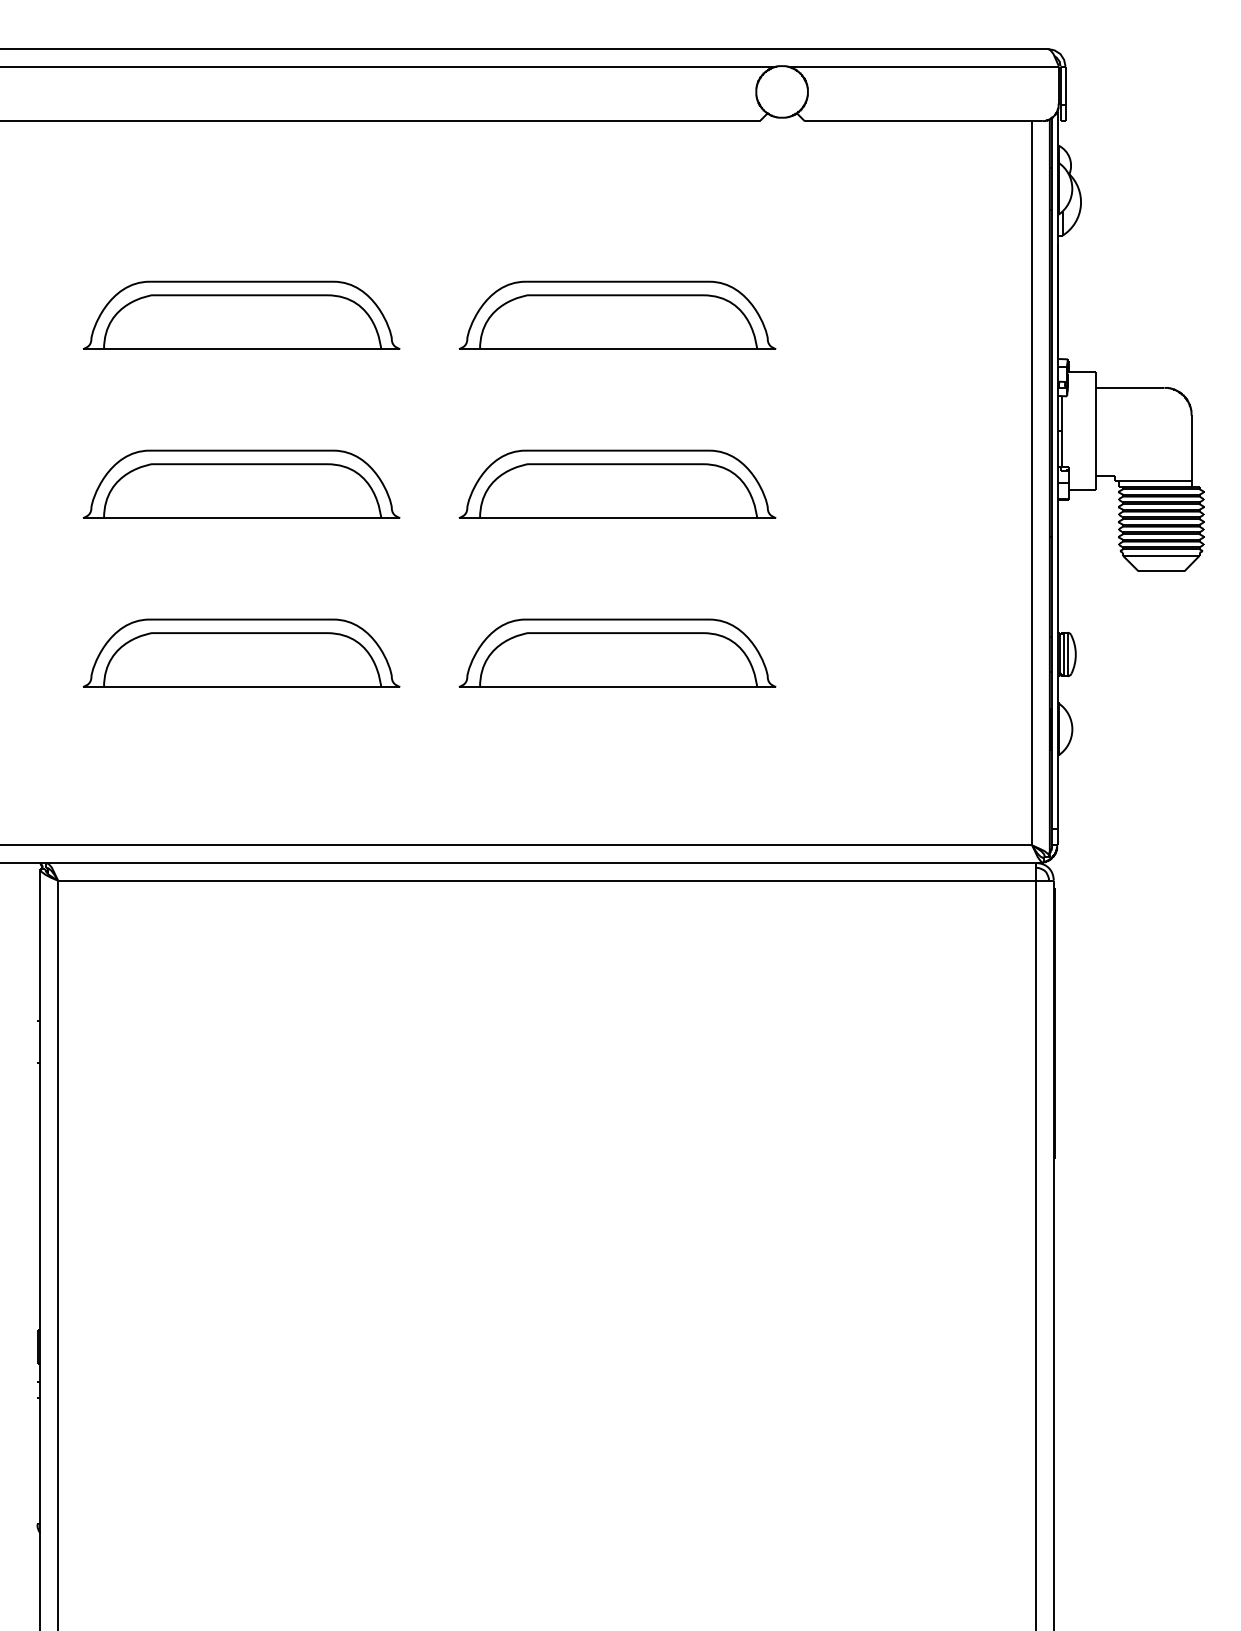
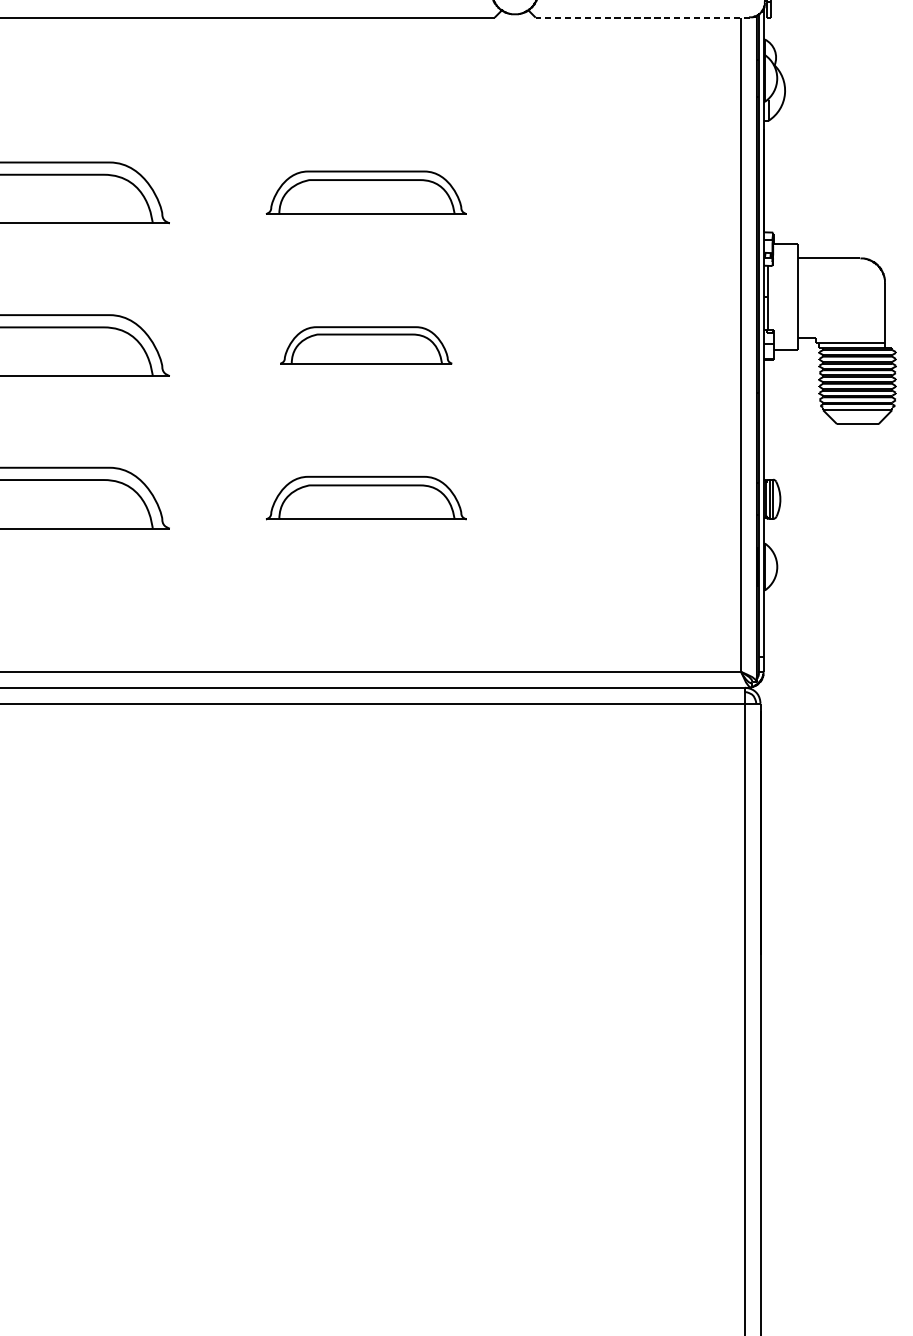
line: (923, 121) -> (642, 17), solid -> dashed
part: (617, 314) -> (366, 192), size x0.7
part: (617, 483) -> (366, 344), size x0.6
part: (617, 652) -> (366, 497), size x0.7

